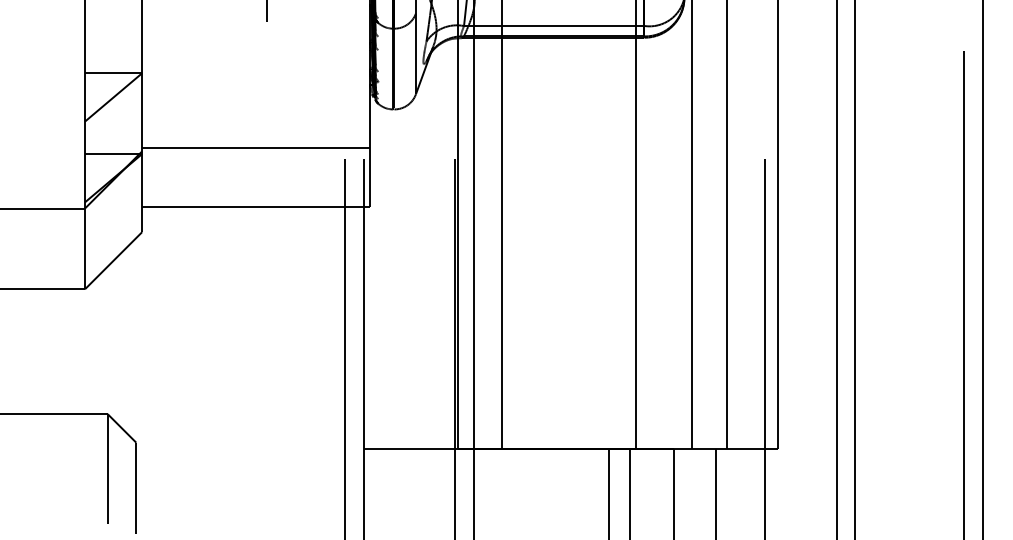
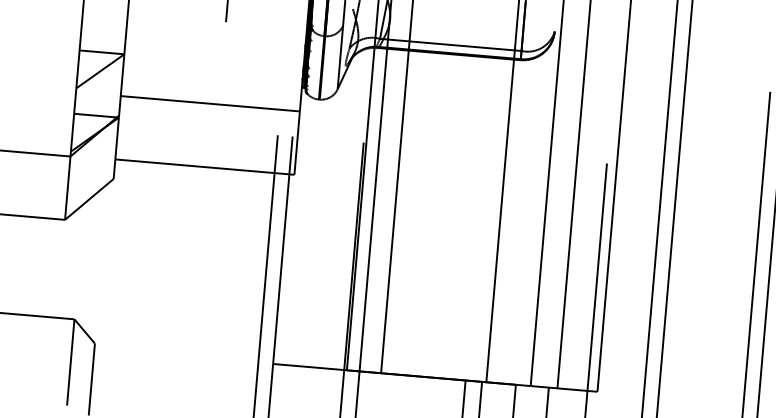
line: (256, 147) -> (210, 103), moved

